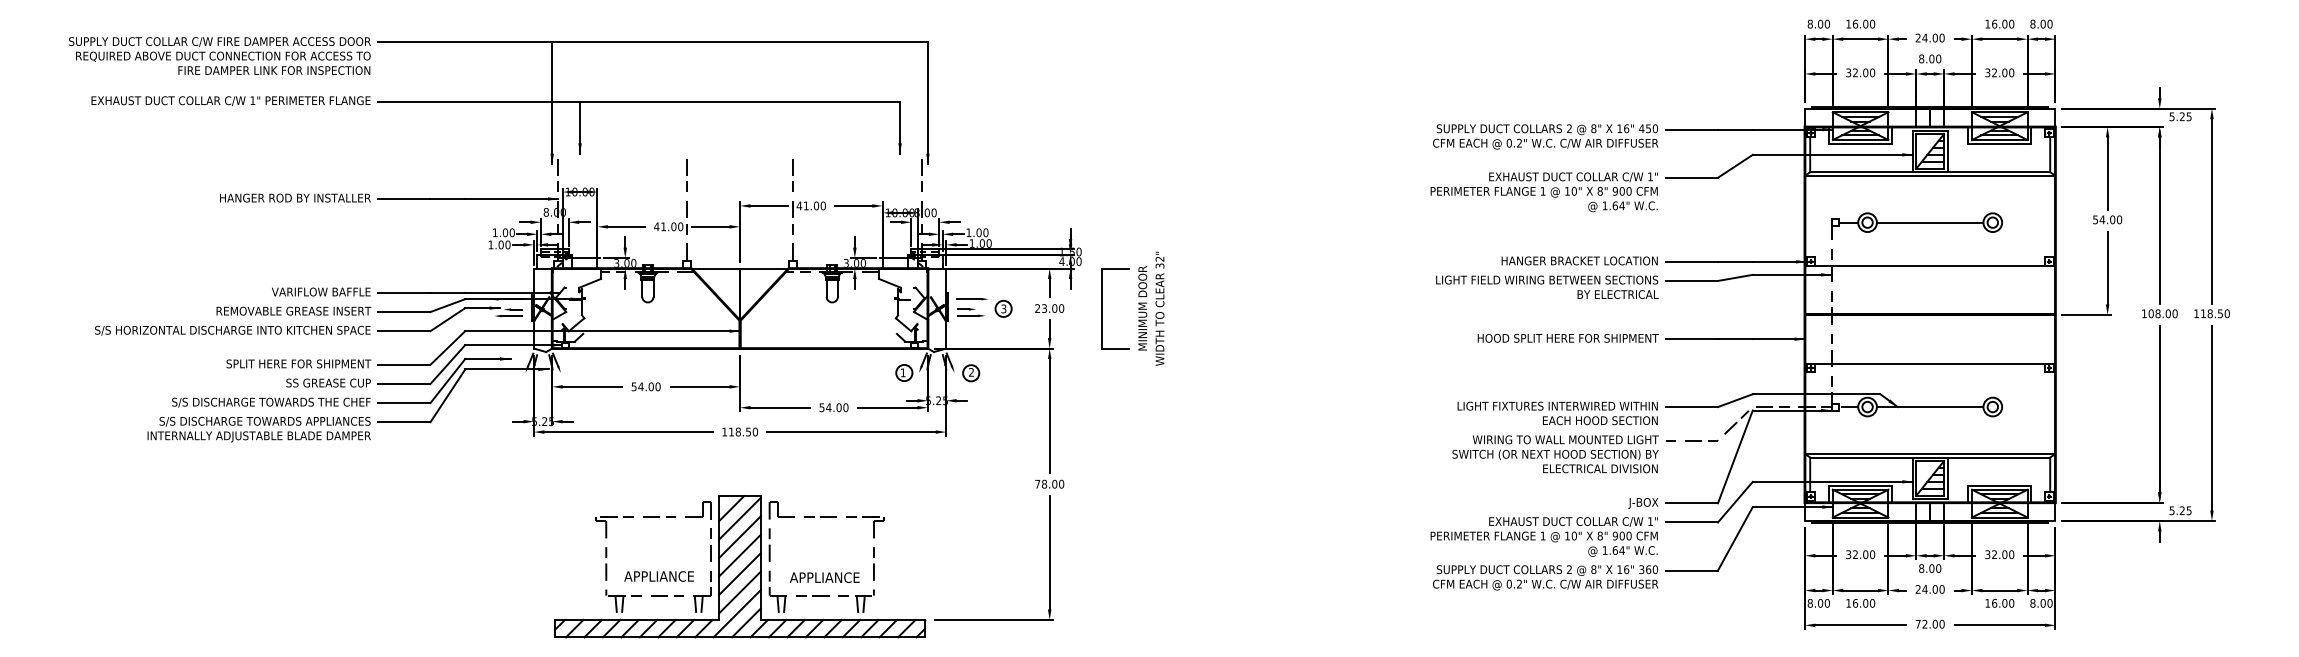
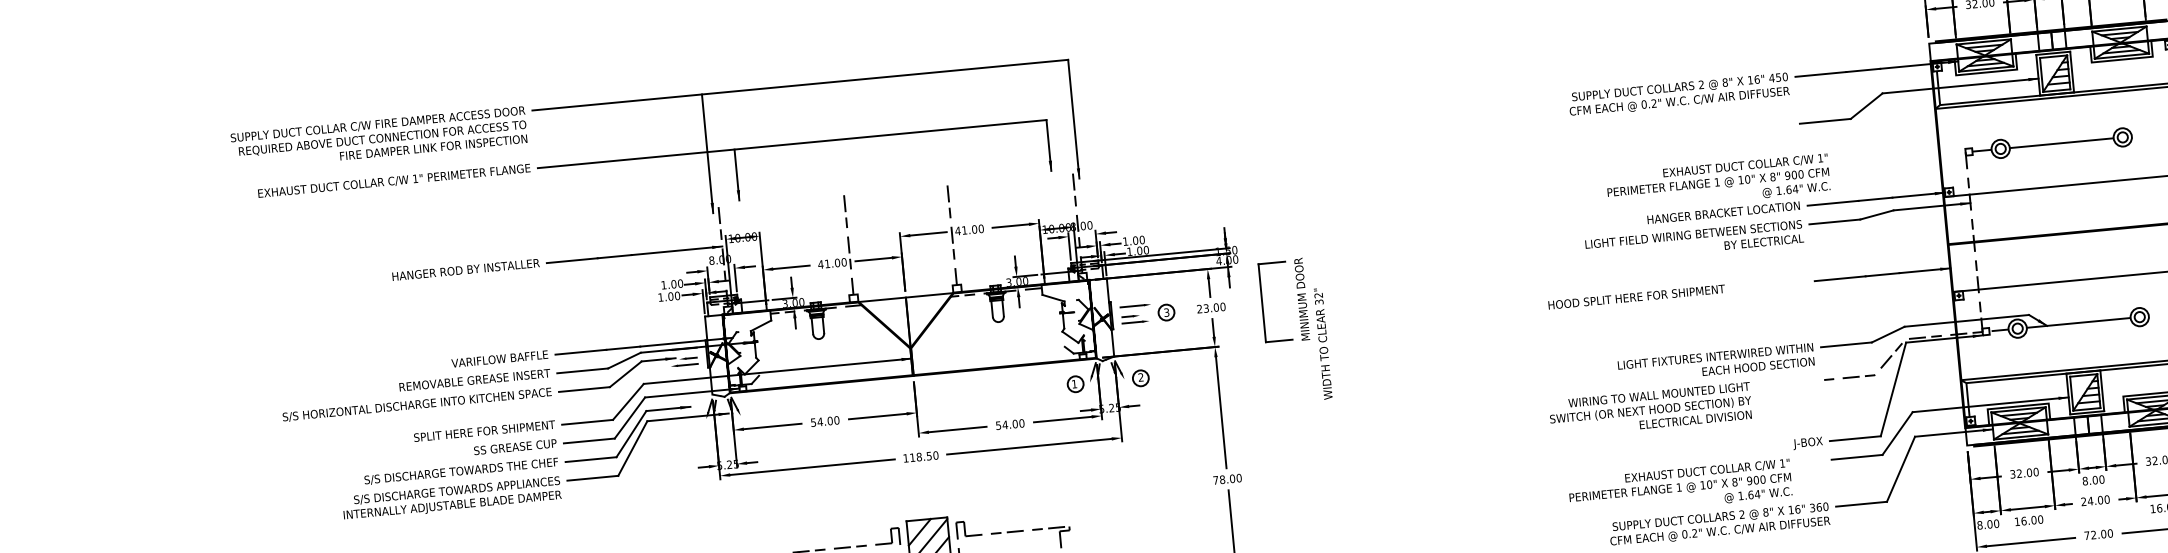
text: (1543, 192) -> (1717, 183), moved
text: (1159, 308) -> (1322, 343), moved
text: (1567, 337) -> (1635, 296), moved
text: (1555, 454) -> (1650, 410), moved
text: (1543, 536) -> (1679, 487), moved

